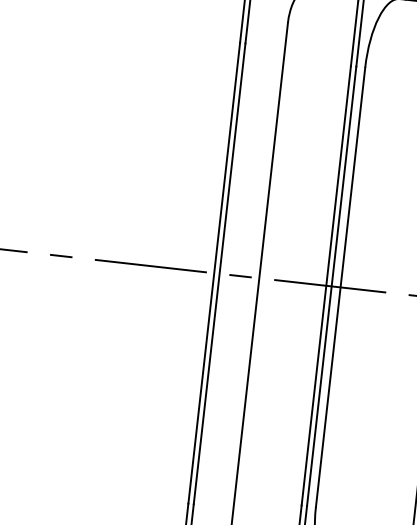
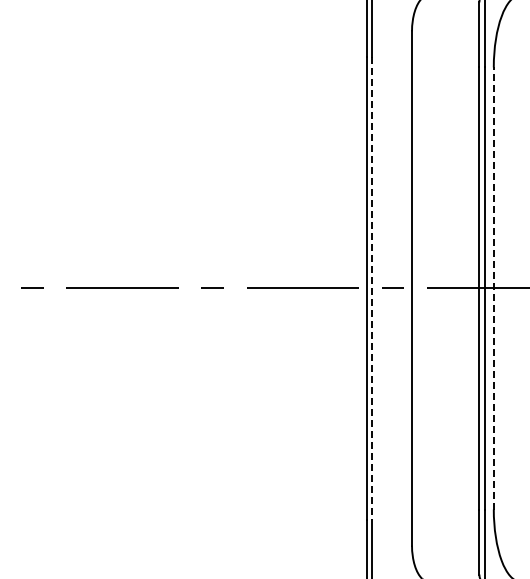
line: (220, 273) -> (372, 288), solid -> dashed
line: (340, 287) -> (493, 288), solid -> dashed

